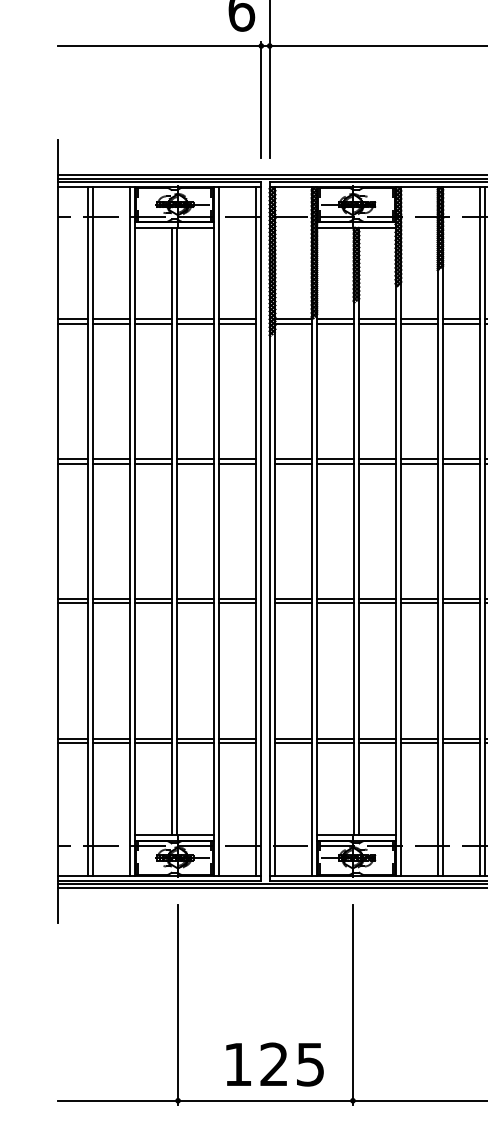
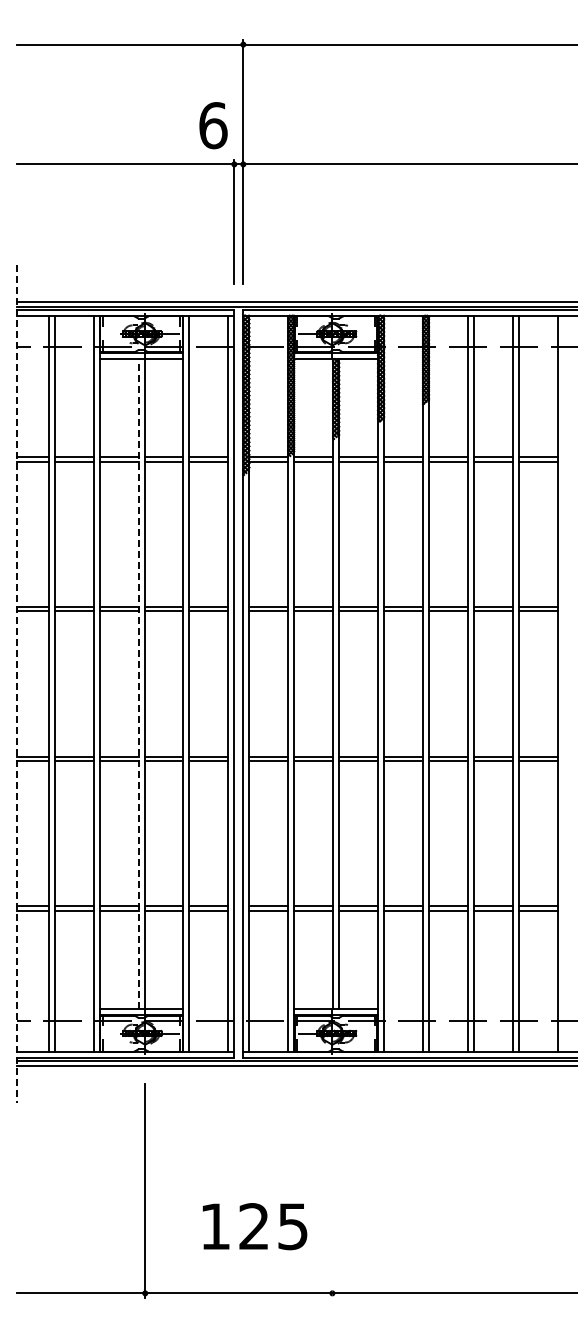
line: (171, 530) -> (138, 683), solid -> dashed
line: (58, 531) -> (17, 684), solid -> dashed
line: (353, 1004) -> (332, 1190), removed
text: (274, 1064) -> (254, 1226), moved

